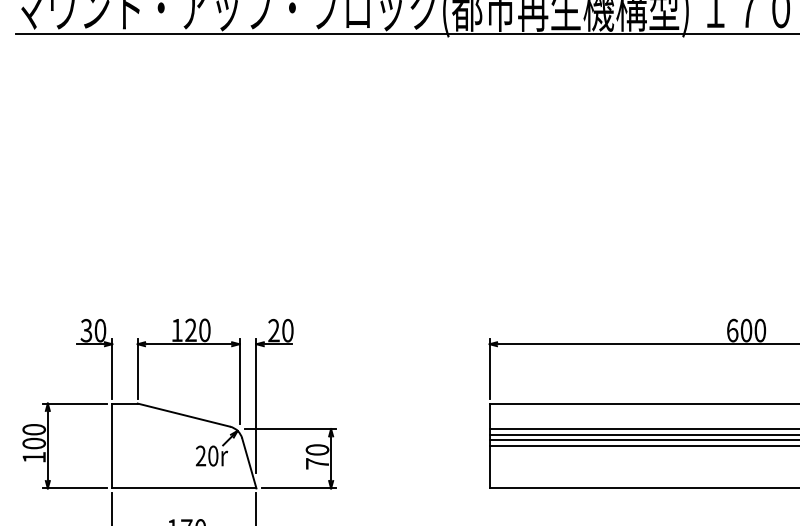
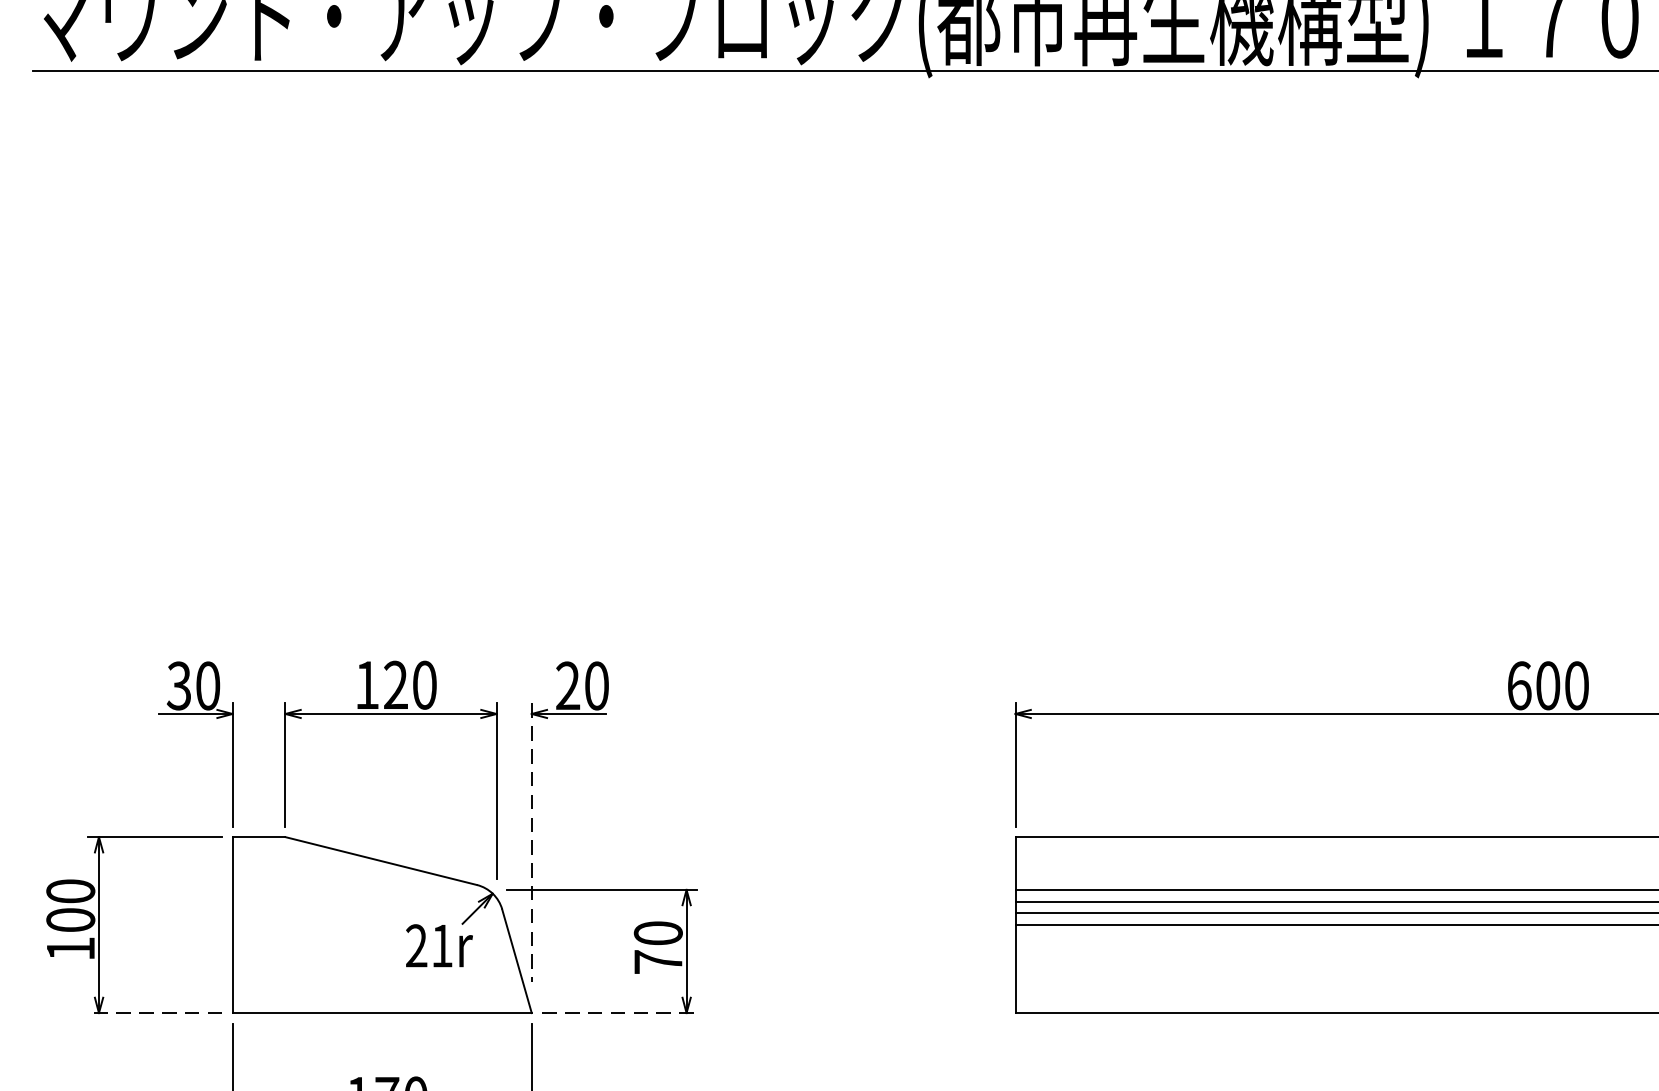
line: (256, 406) -> (531, 843), solid -> dashed
text: (213, 455) -> (442, 944), 20r -> 21r
line: (74, 488) -> (154, 1013), solid -> dashed
line: (299, 488) -> (621, 1013), solid -> dashed

